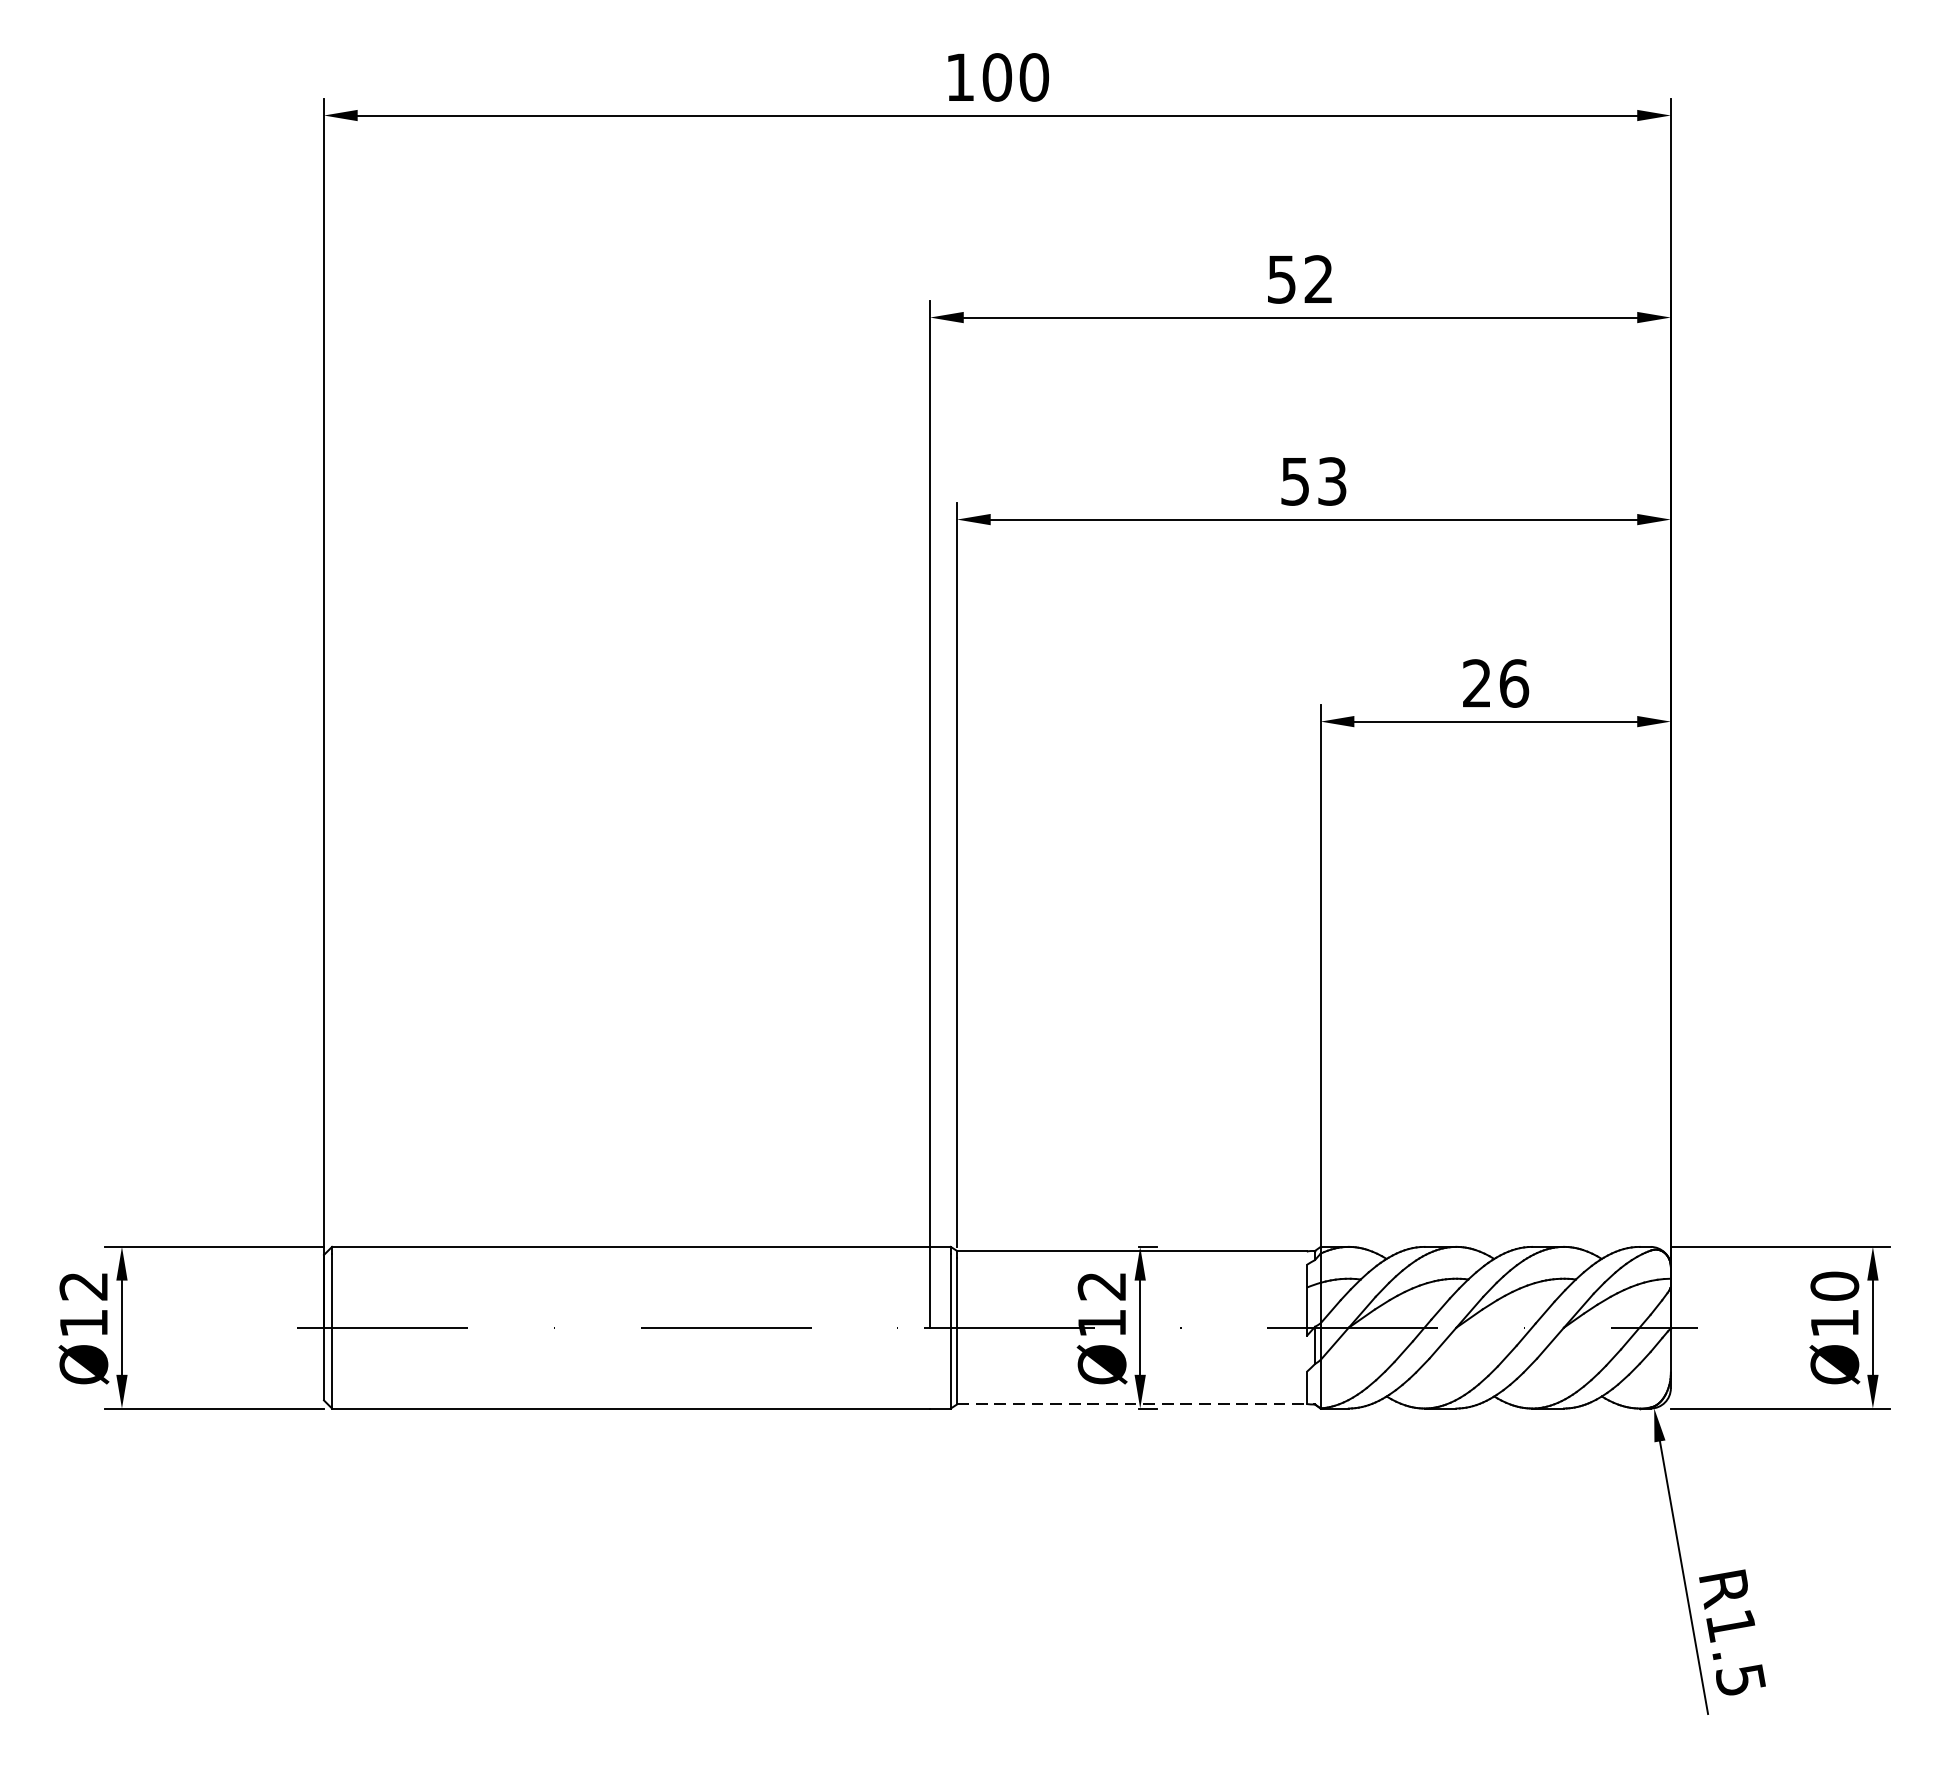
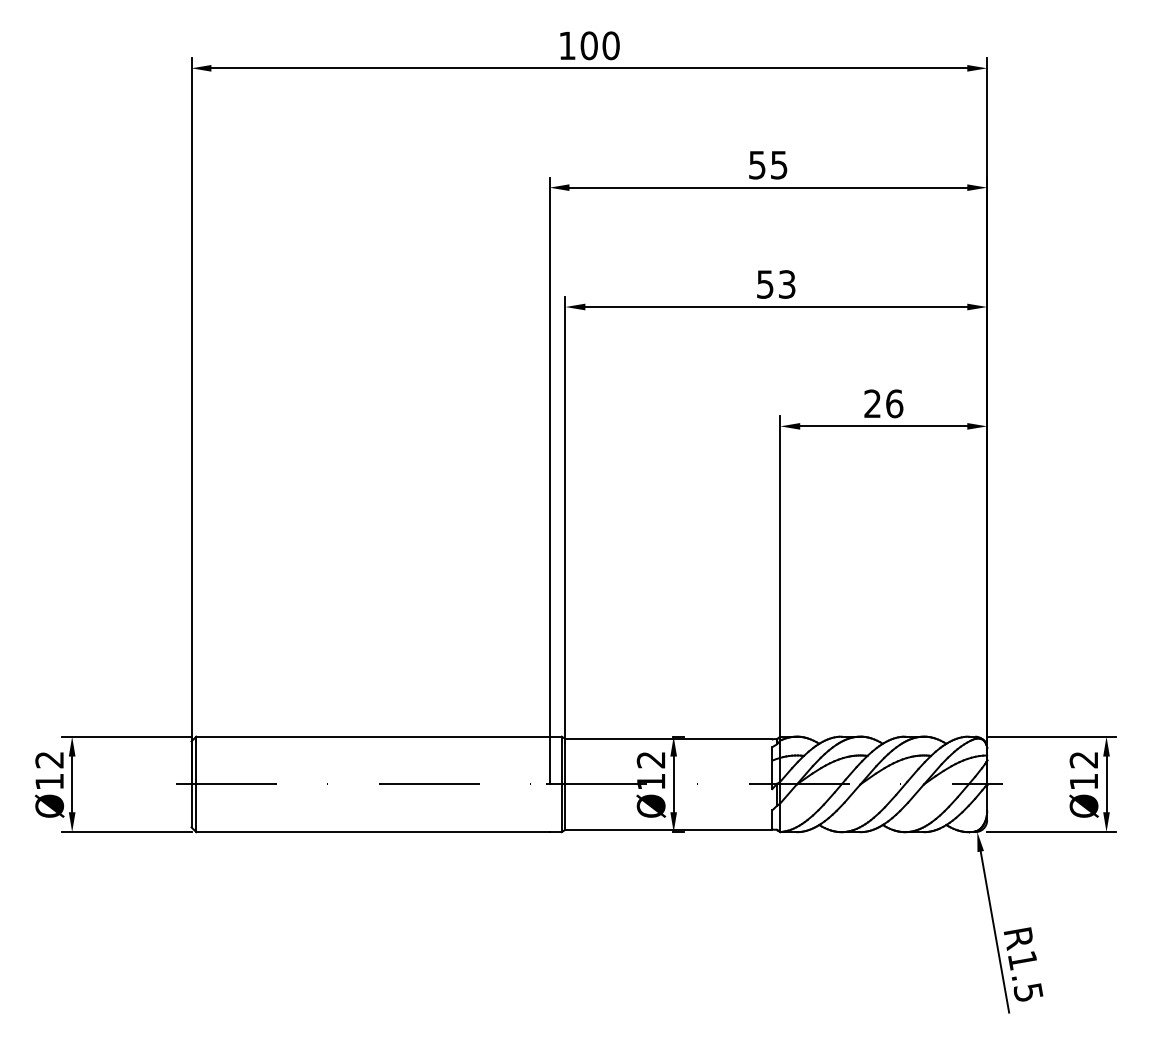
text: (1317, 278) -> (778, 164), 52 -> 55
text: (1833, 1285) -> (1083, 759), Ø10 -> Ø12
line: (1133, 1404) -> (669, 829), dashed -> solid

